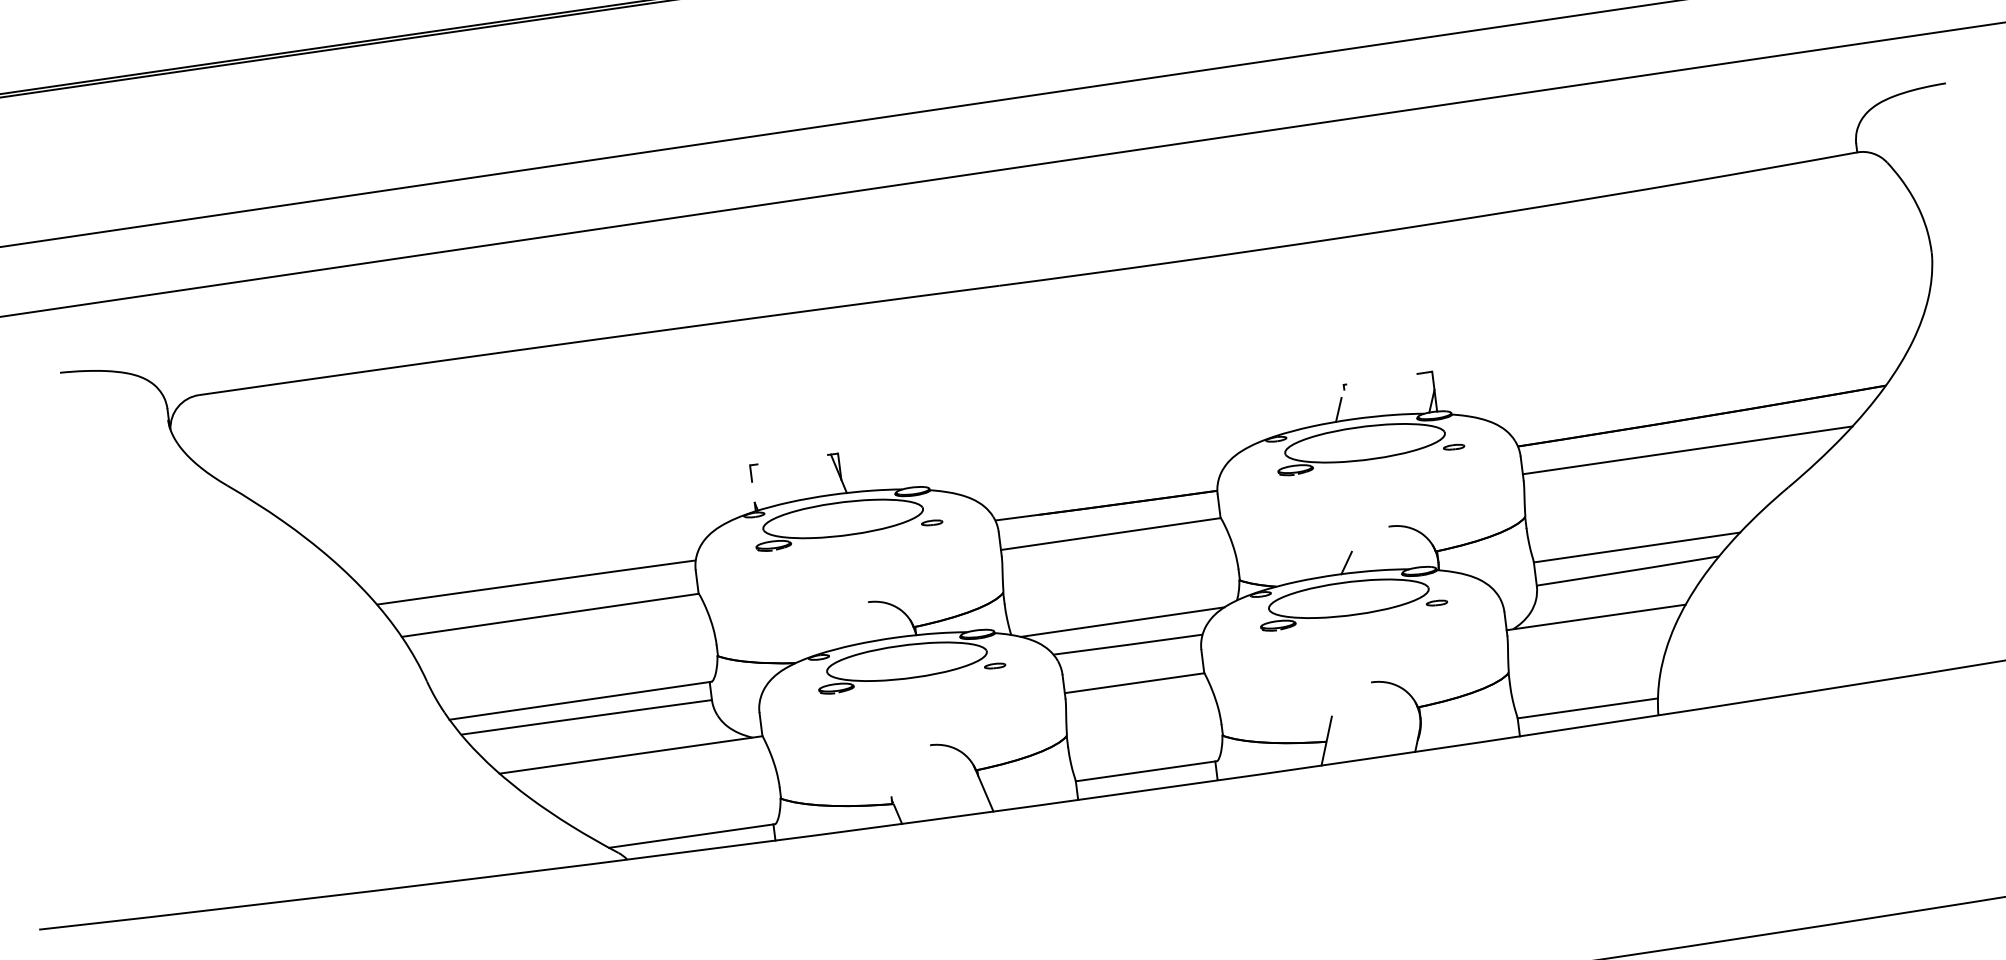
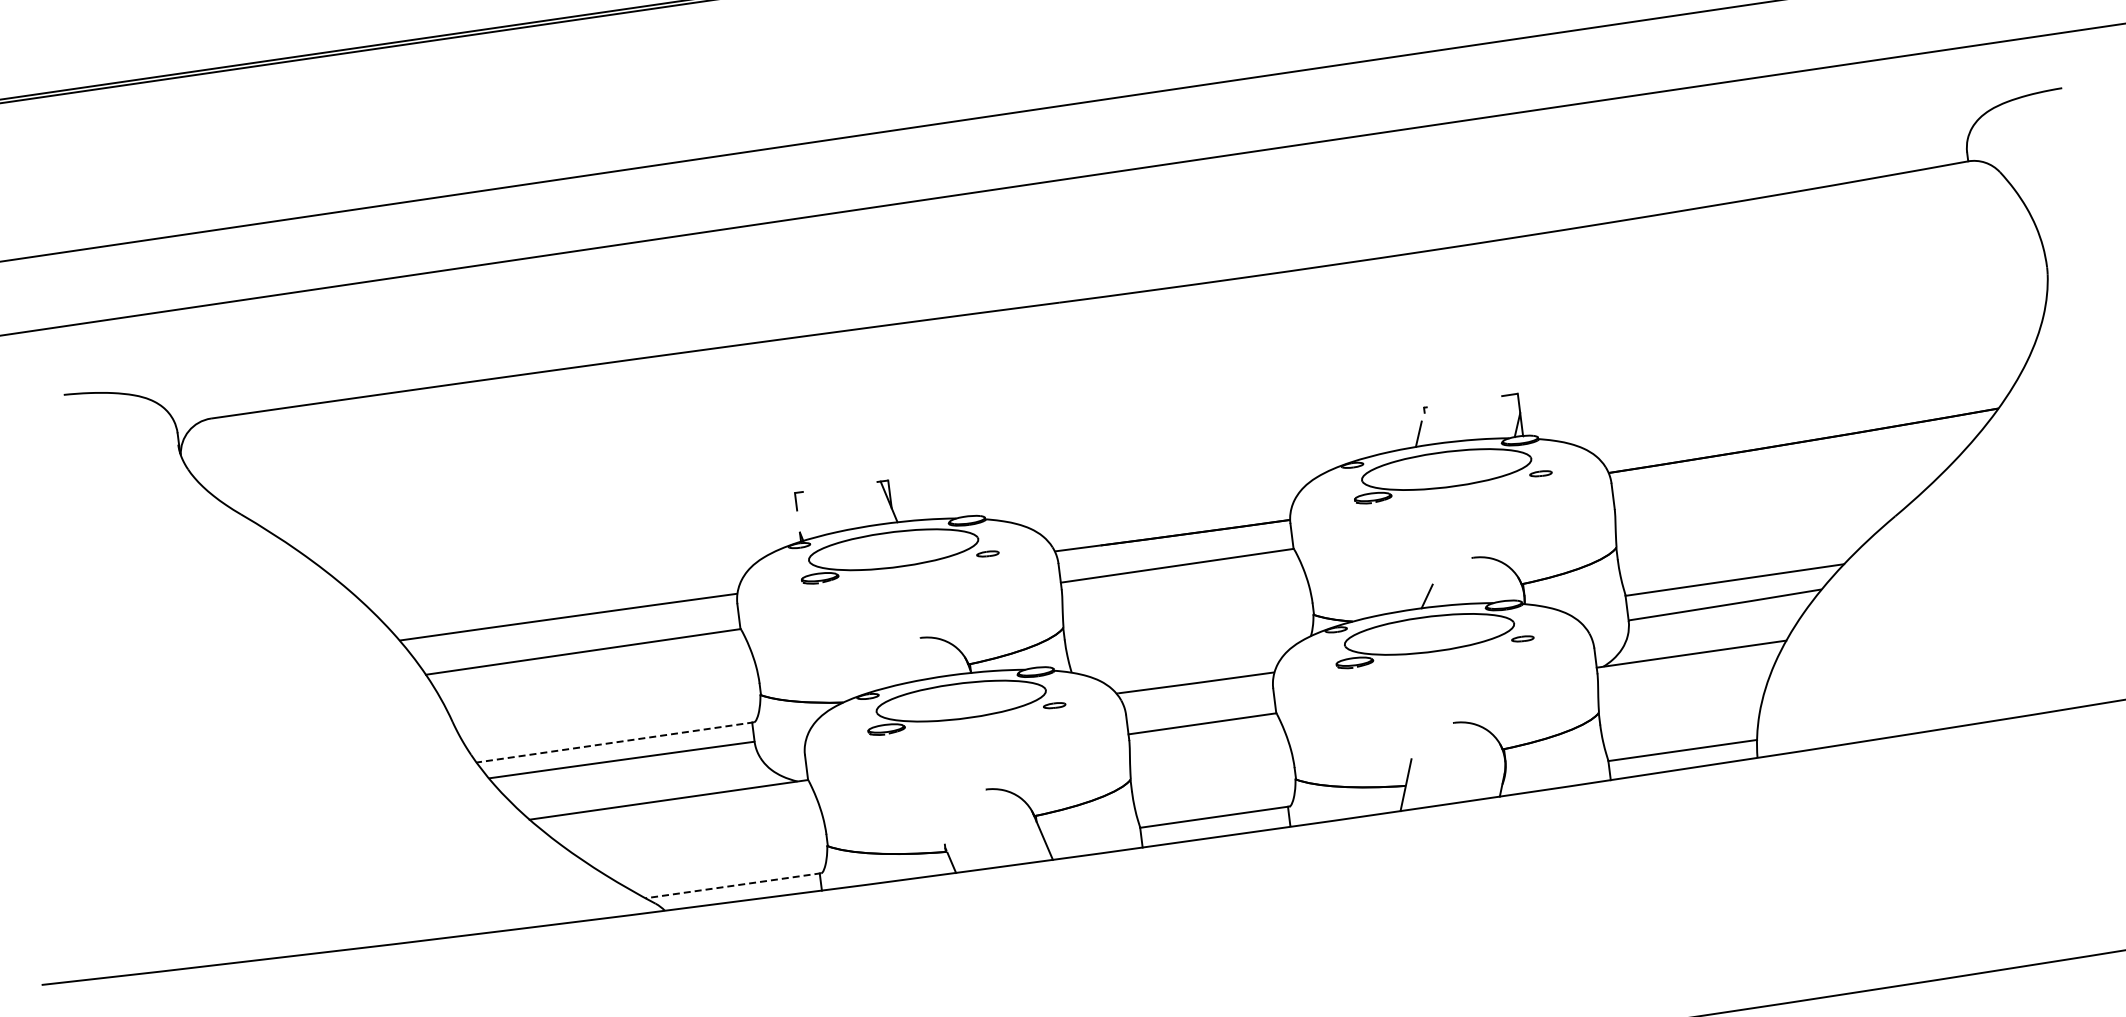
line: (1687, 449) -> (1788, 476), removed
line: (1122, 621) -> (1189, 658), removed
line: (579, 700) -> (614, 742), solid -> dashed
line: (692, 835) -> (733, 885), solid -> dashed

